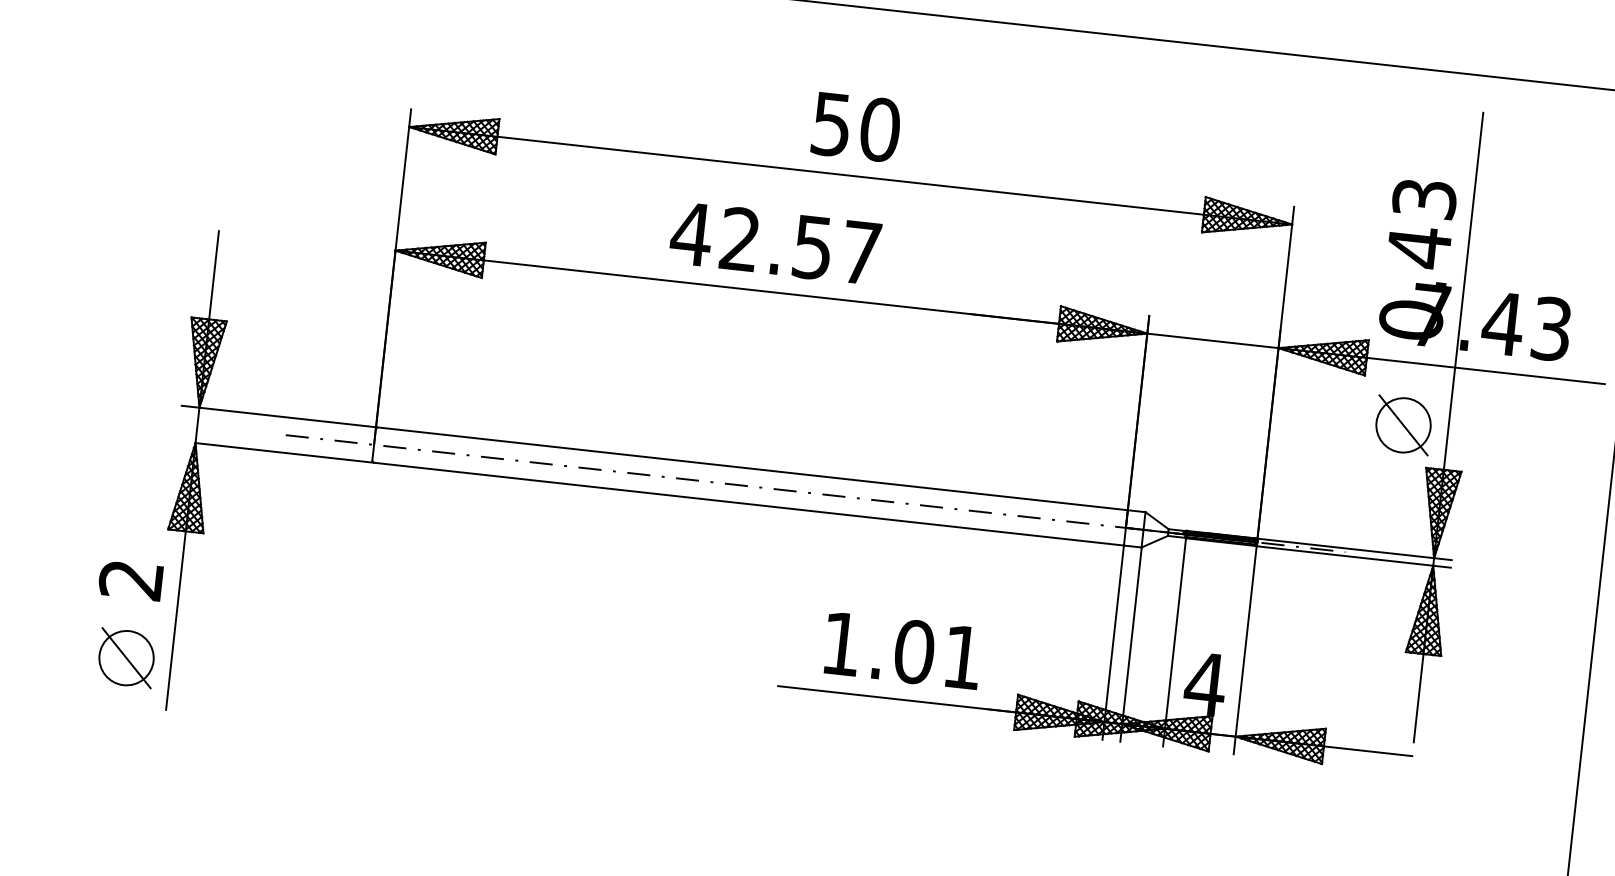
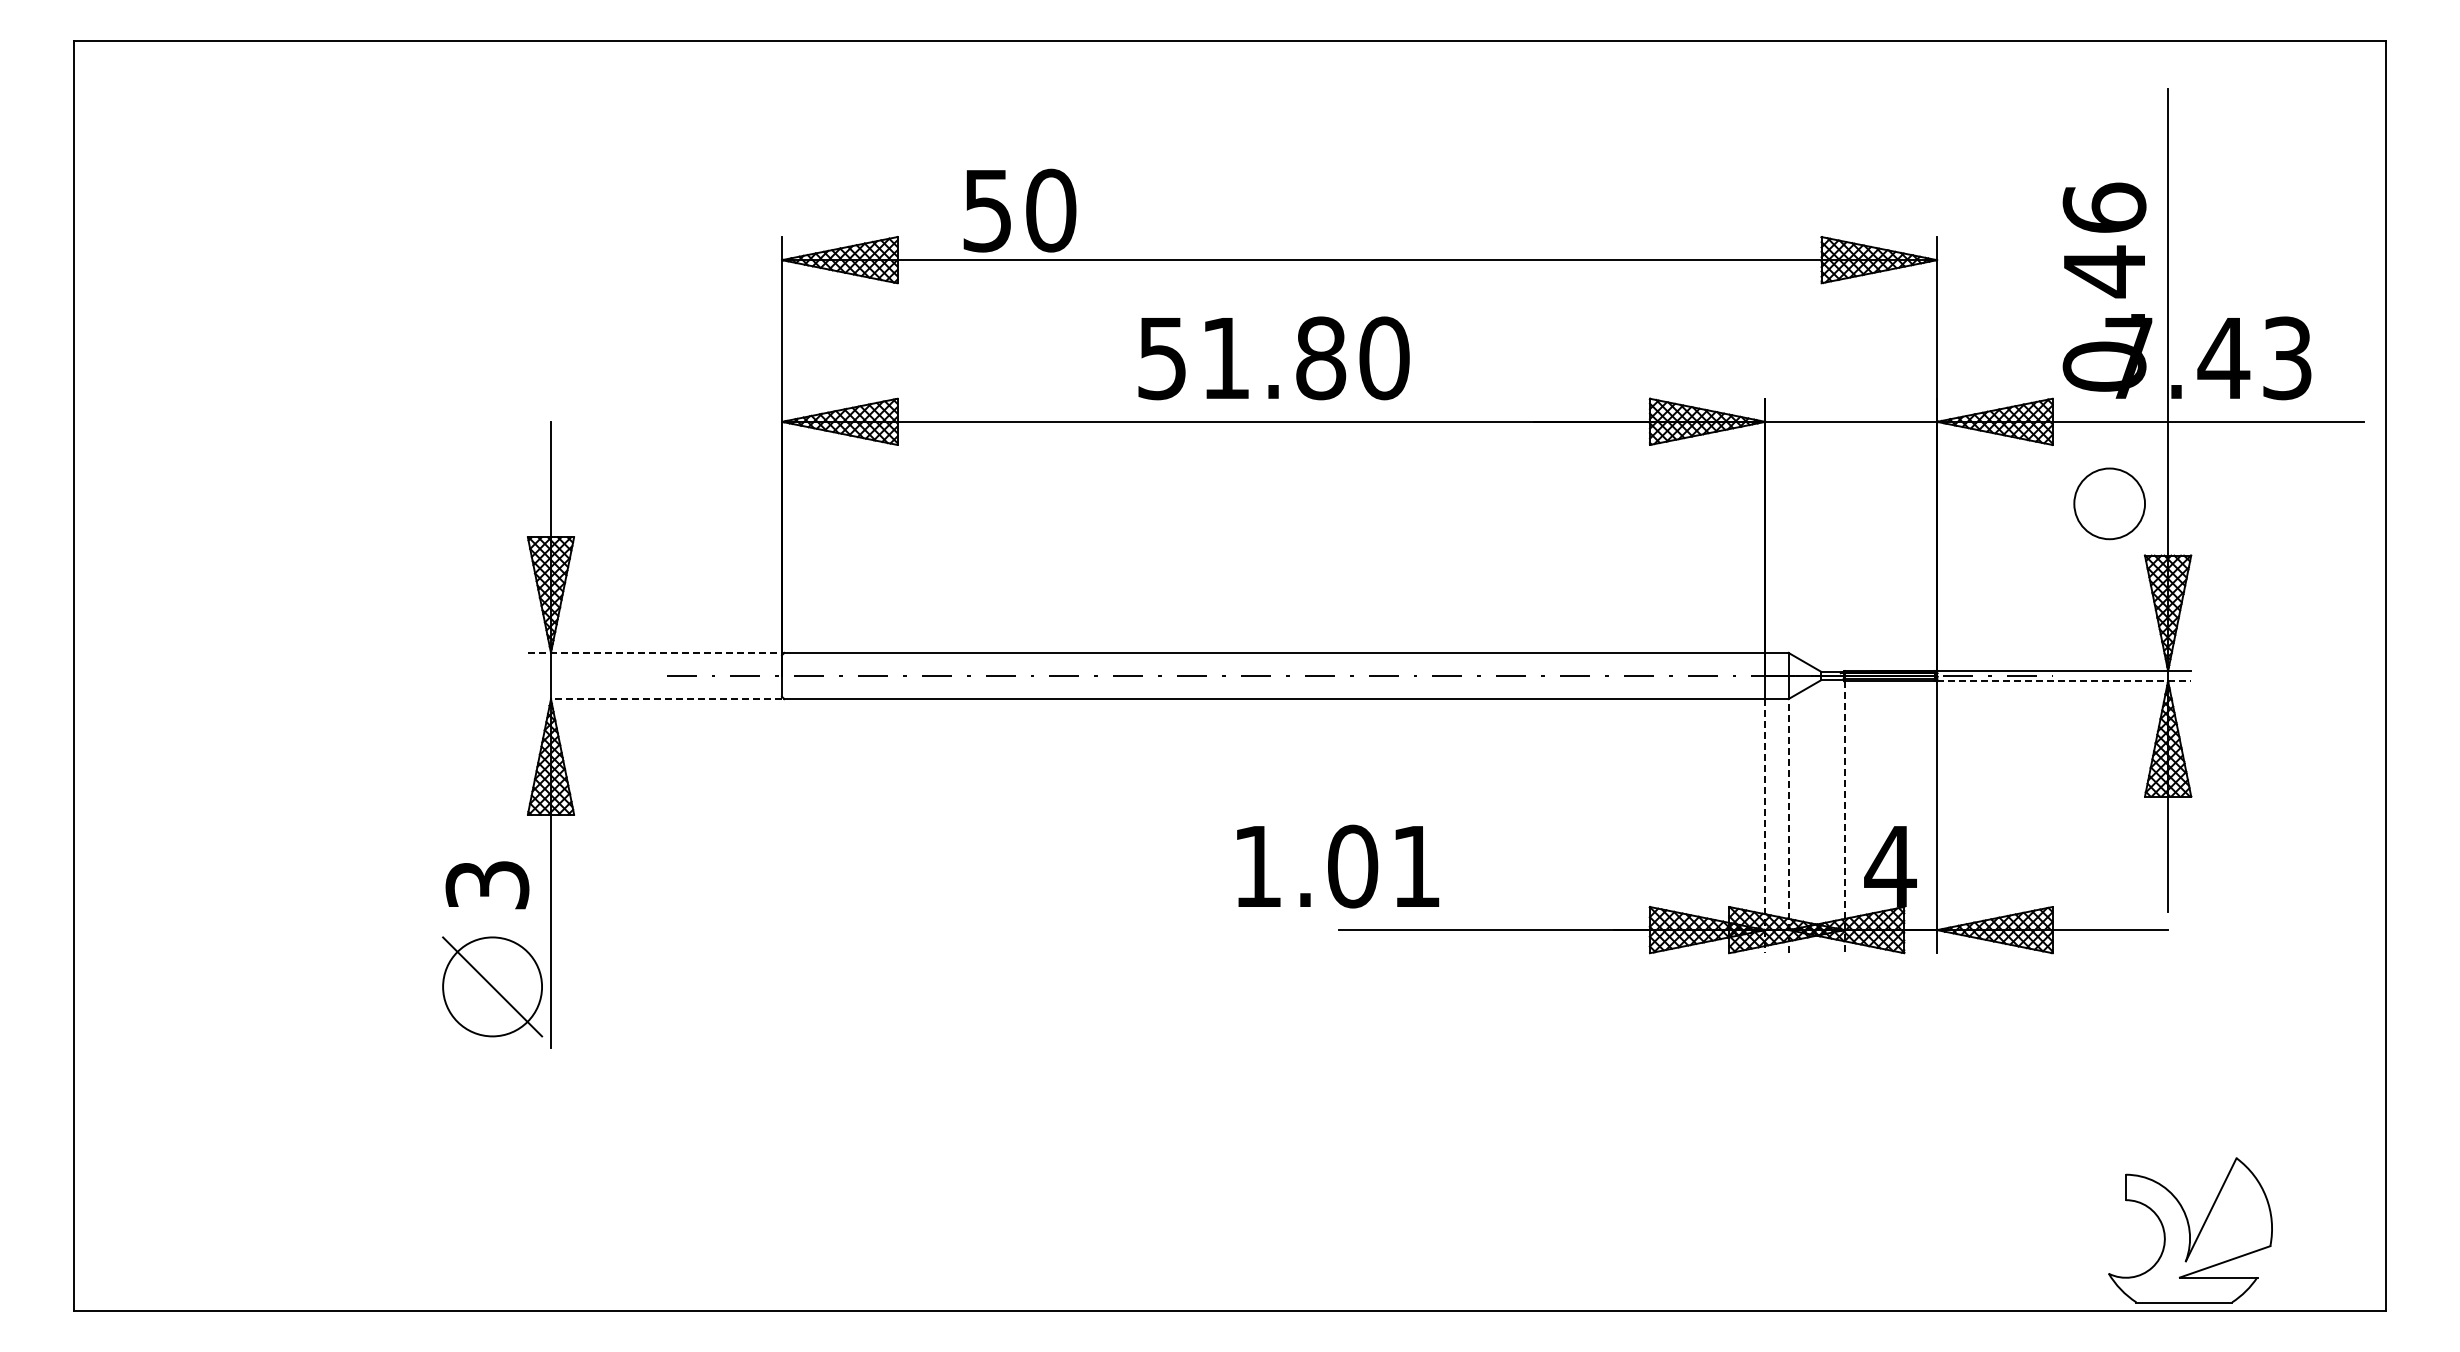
text: (856, 127) -> (1019, 210), moved
text: (1424, 198) -> (2104, 207), 0.43 -> 0.46
text: (775, 243) -> (1272, 358), 42.57 -> 51.80
line: (279, 416) -> (655, 652), solid -> dashed
line: (1403, 425) -> (2109, 503), removed
line: (283, 453) -> (666, 699), solid -> dashed
line: (1354, 557) -> (2064, 681), solid -> dashed
text: (131, 580) -> (487, 885), 2 -> 3
line: (1113, 642) -> (1765, 826), solid -> dashed
line: (1174, 642) -> (1844, 817), solid -> dashed
line: (1130, 644) -> (1788, 825), solid -> dashed
text: (903, 650) -> (1338, 866), moved
part: (126, 657) -> (492, 986), size x1.4

